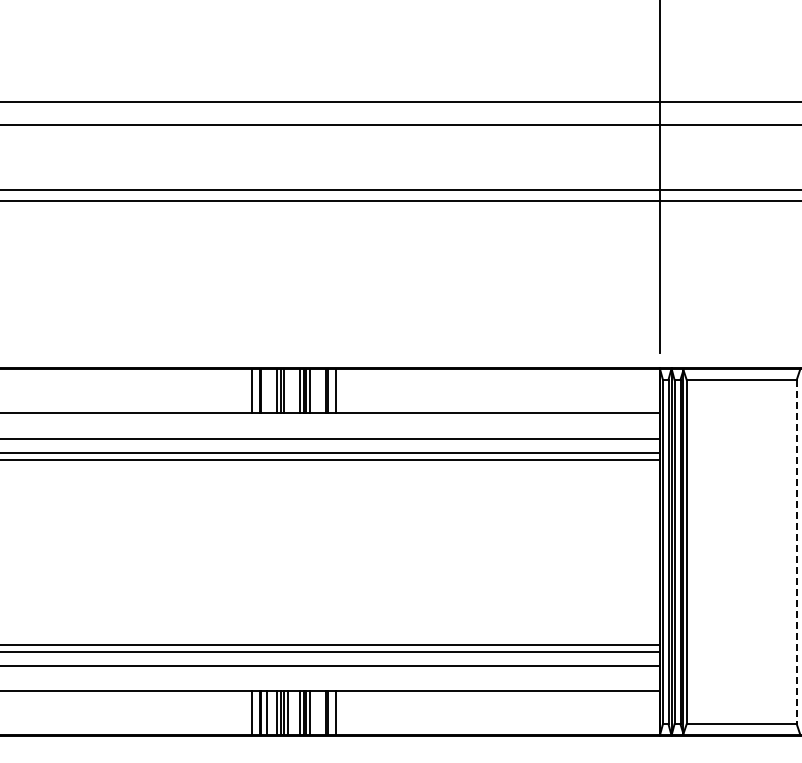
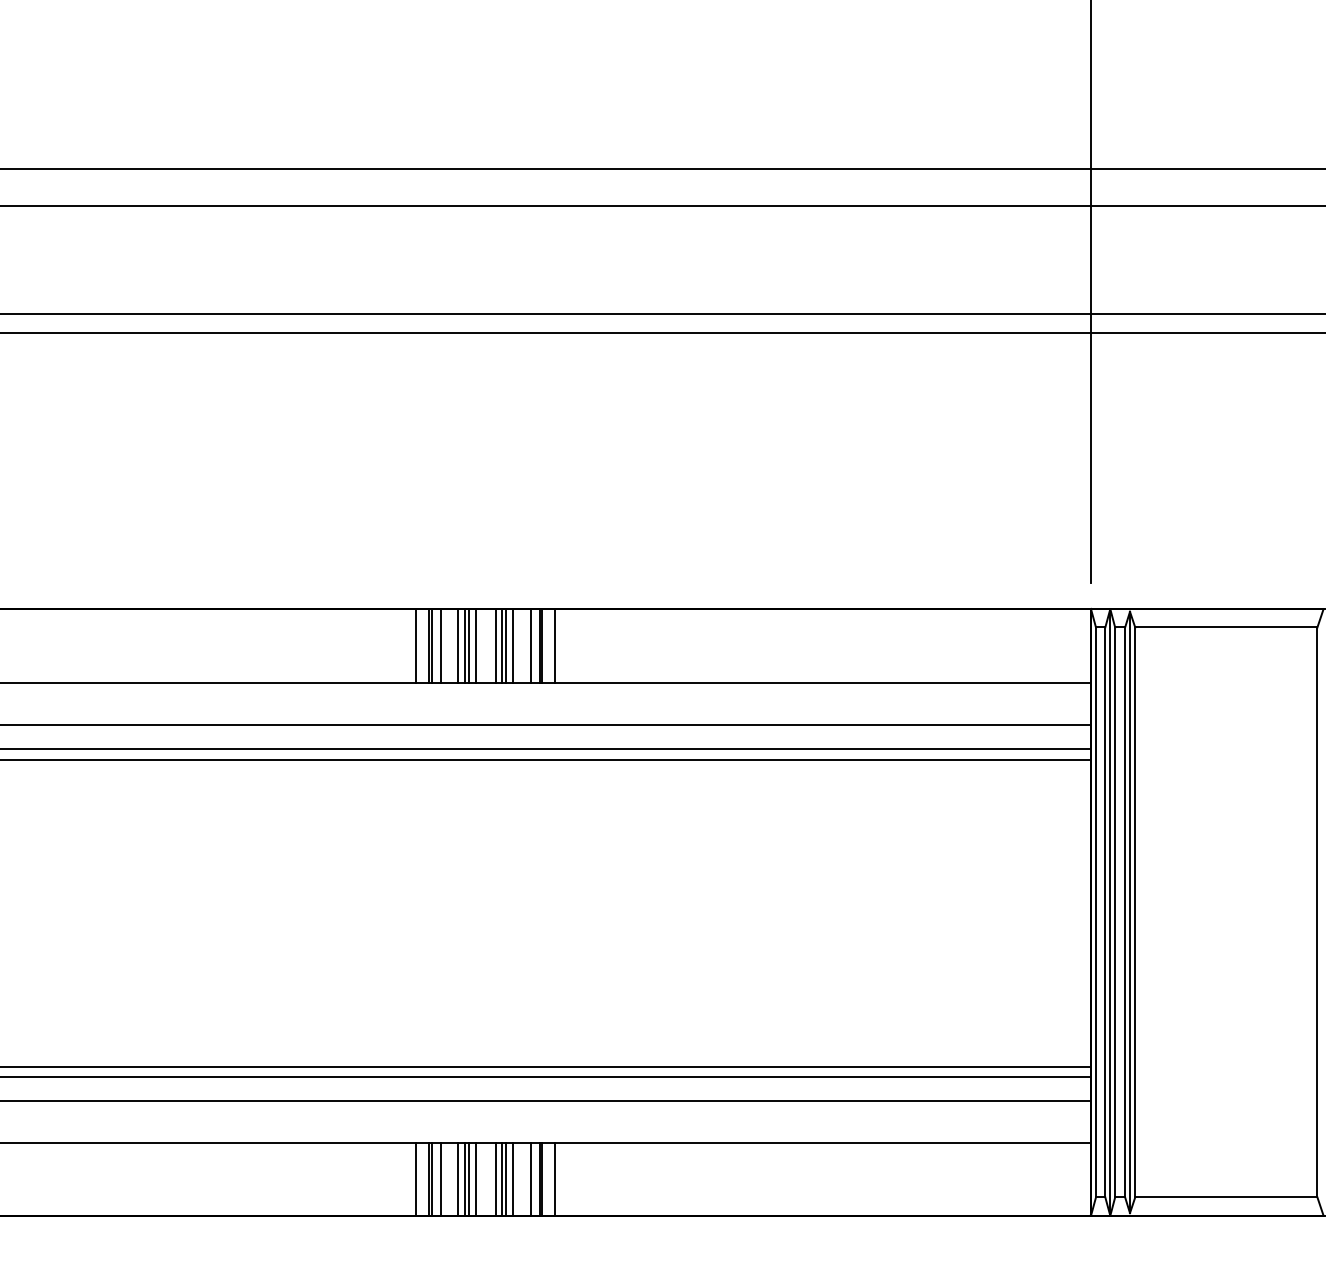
line: (266, 390) -> (440, 645), added
line: (287, 390) -> (475, 645), added
line: (320, 390) -> (529, 645), added
line: (796, 552) -> (1316, 913), dashed -> solid
line: (320, 713) -> (529, 1179), added

